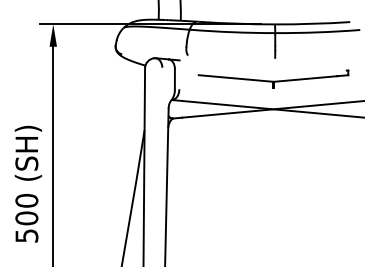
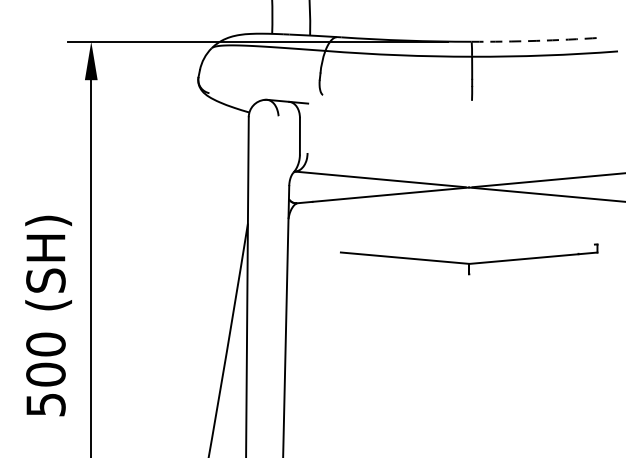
arc: (312, 23) -> (536, 40), solid -> dashed
part: (273, 78) -> (469, 258), moved

